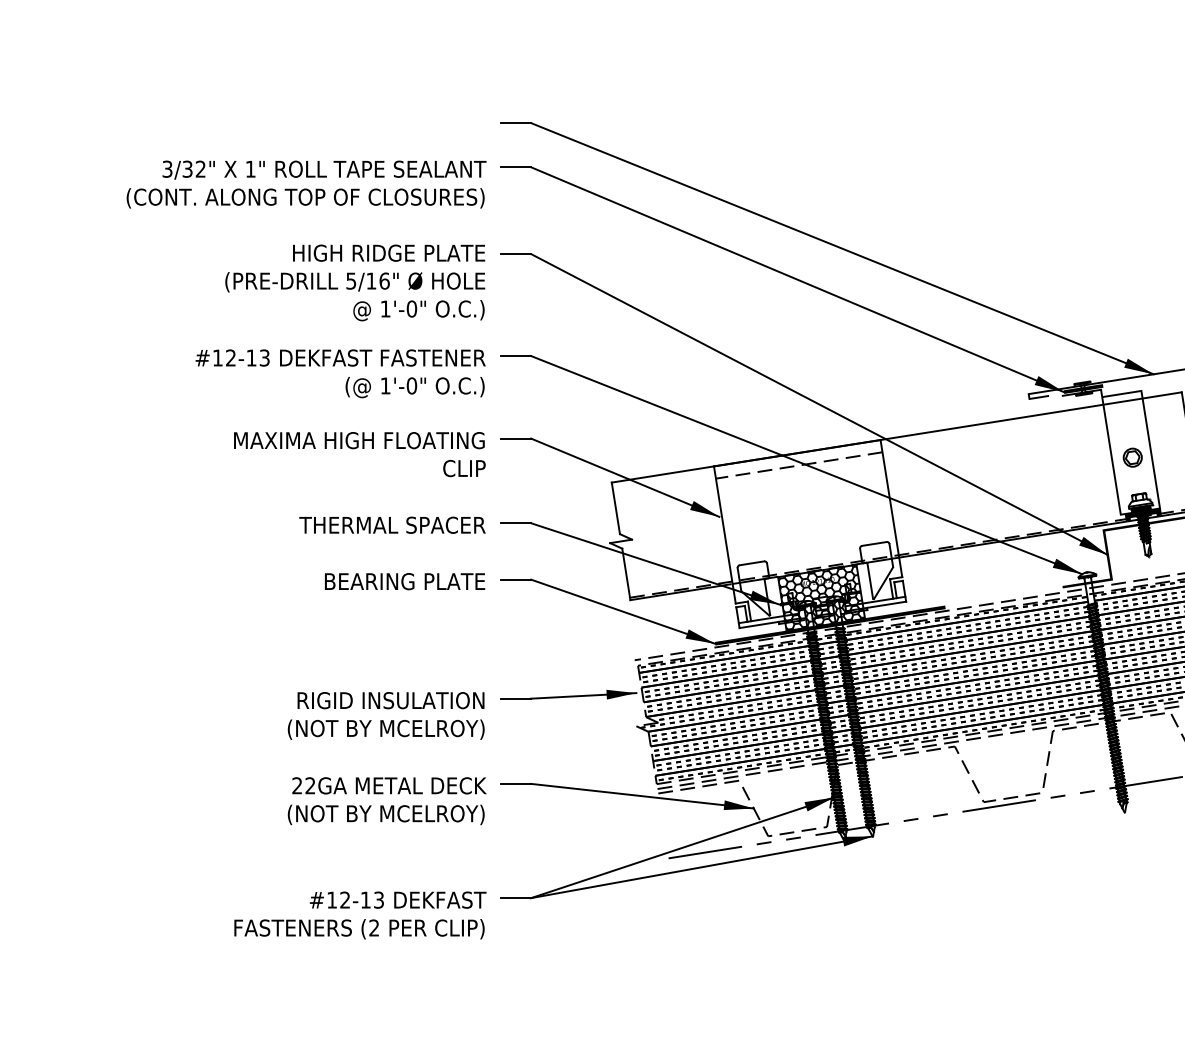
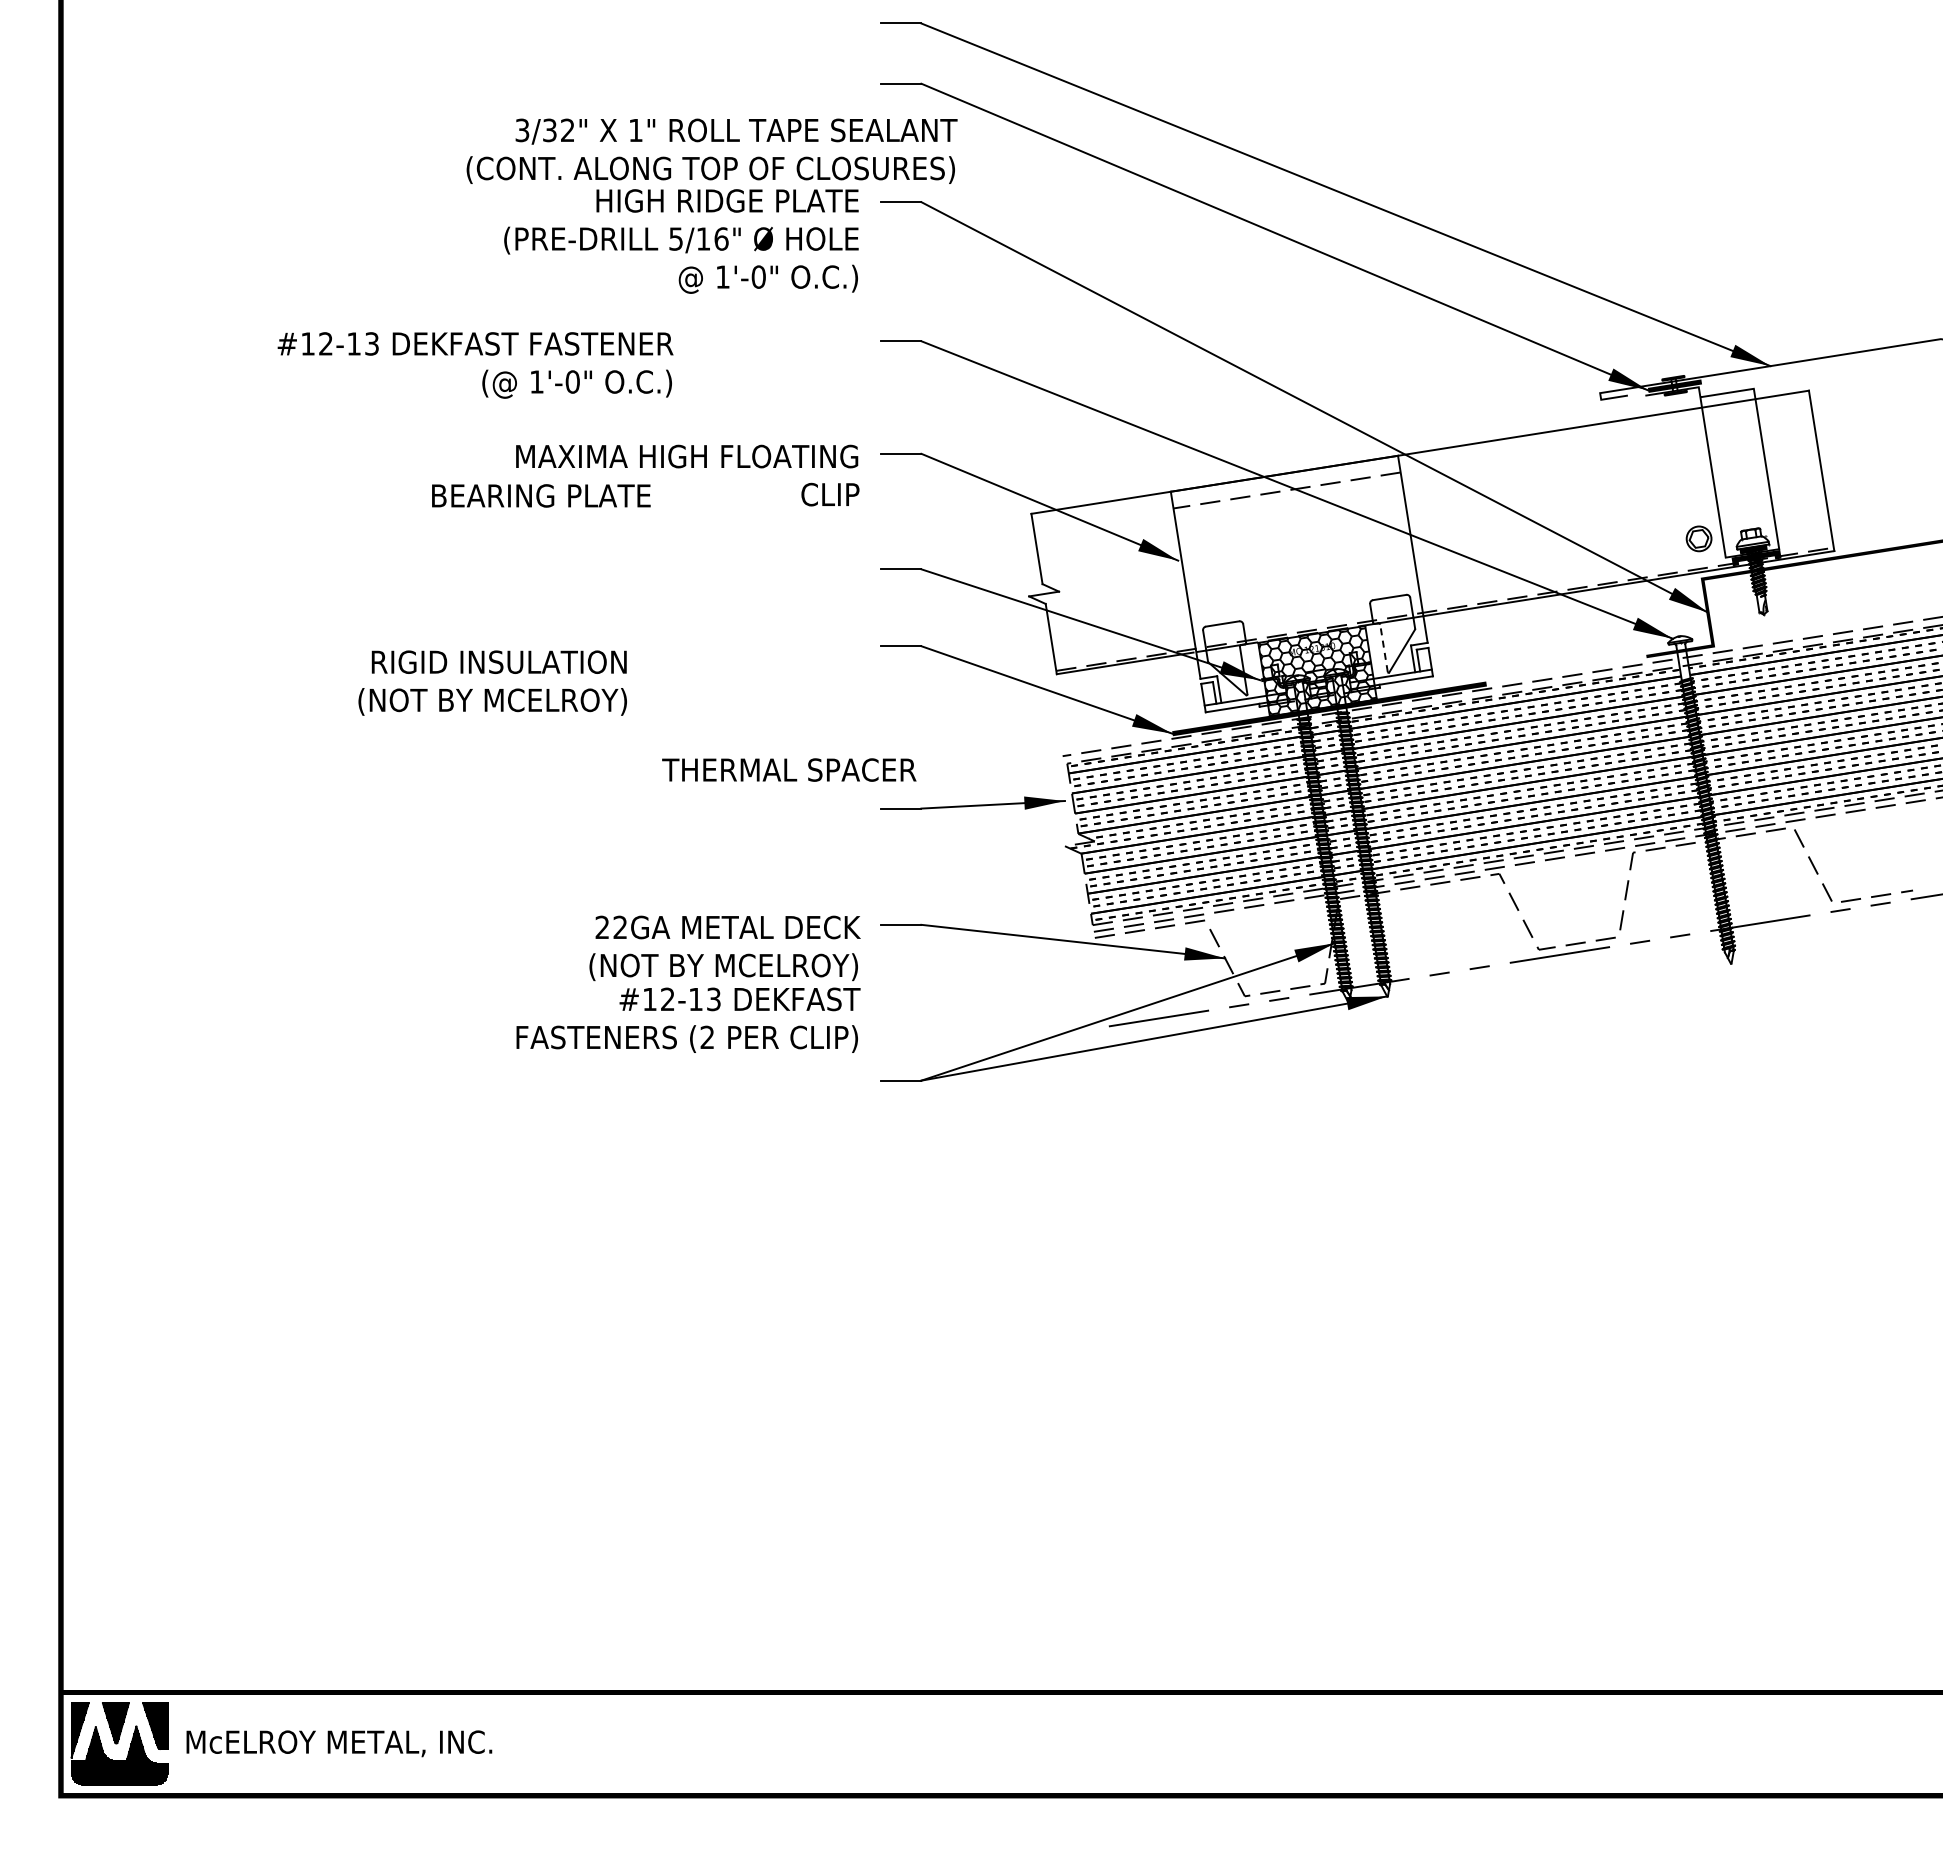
text: (306, 183) -> (711, 150), moved
text: (340, 373) -> (475, 365), moved
part: (1132, 457) -> (1698, 538), moved
text: (392, 524) -> (789, 769), moved
text: (405, 581) -> (541, 495), moved
line: (870, 581) -> (1384, 648), solid -> dashed
text: (386, 715) -> (492, 682), moved
text: (360, 914) -> (688, 1019), moved

